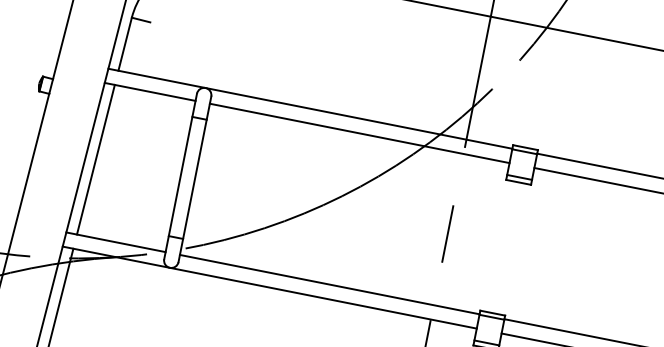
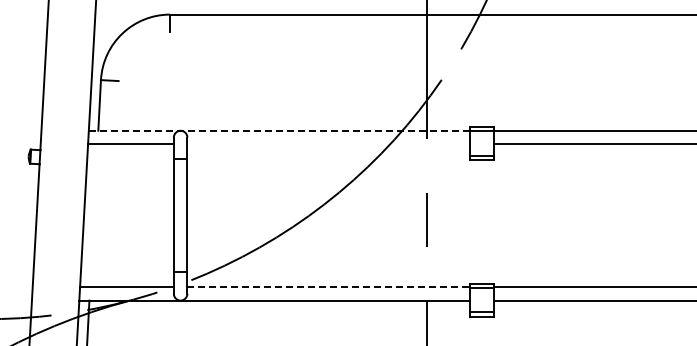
line: (310, 108) -> (279, 130), solid -> dashed
line: (359, 133) -> (328, 144), removed
line: (95, 159) -> (93, 215), removed
line: (329, 284) -> (328, 287), solid -> dashed

